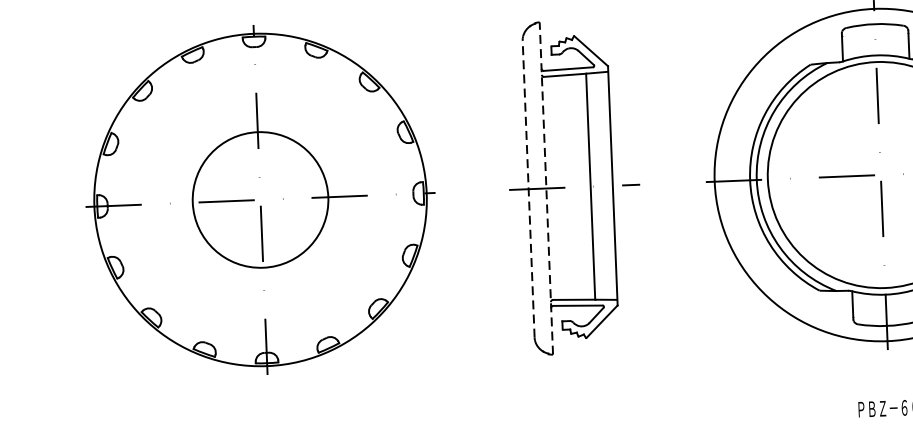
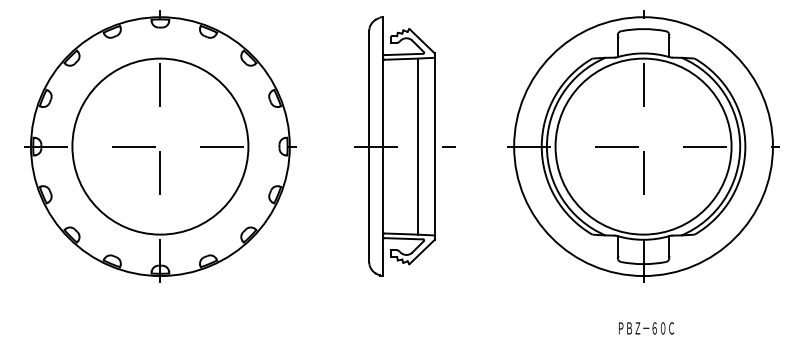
line: (546, 188) -> (383, 146), dashed -> solid
line: (528, 189) -> (369, 146), dashed -> solid
circle: (260, 199) -> (160, 146), size x1.67

